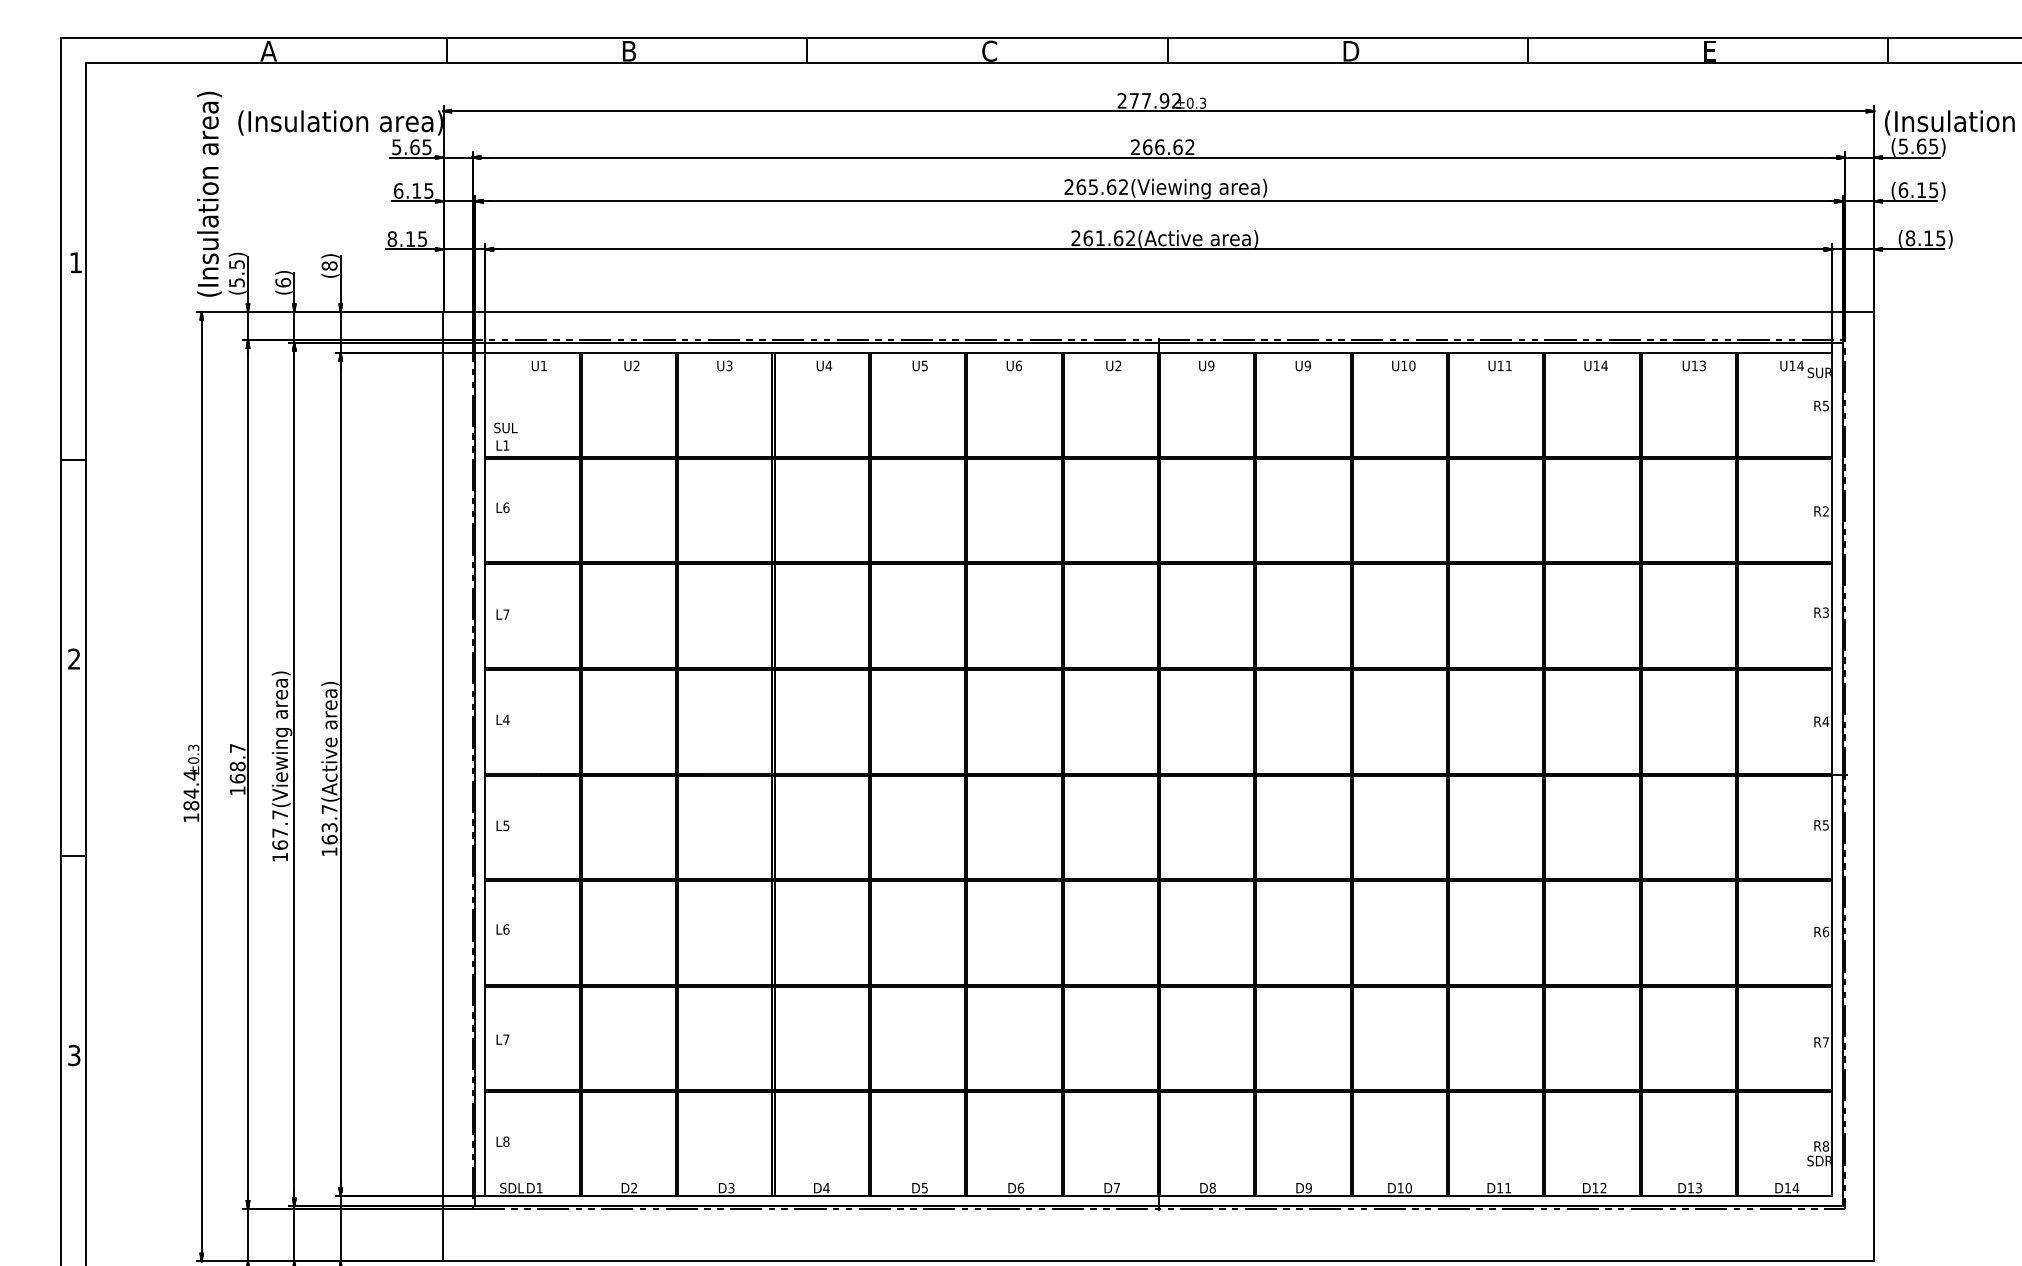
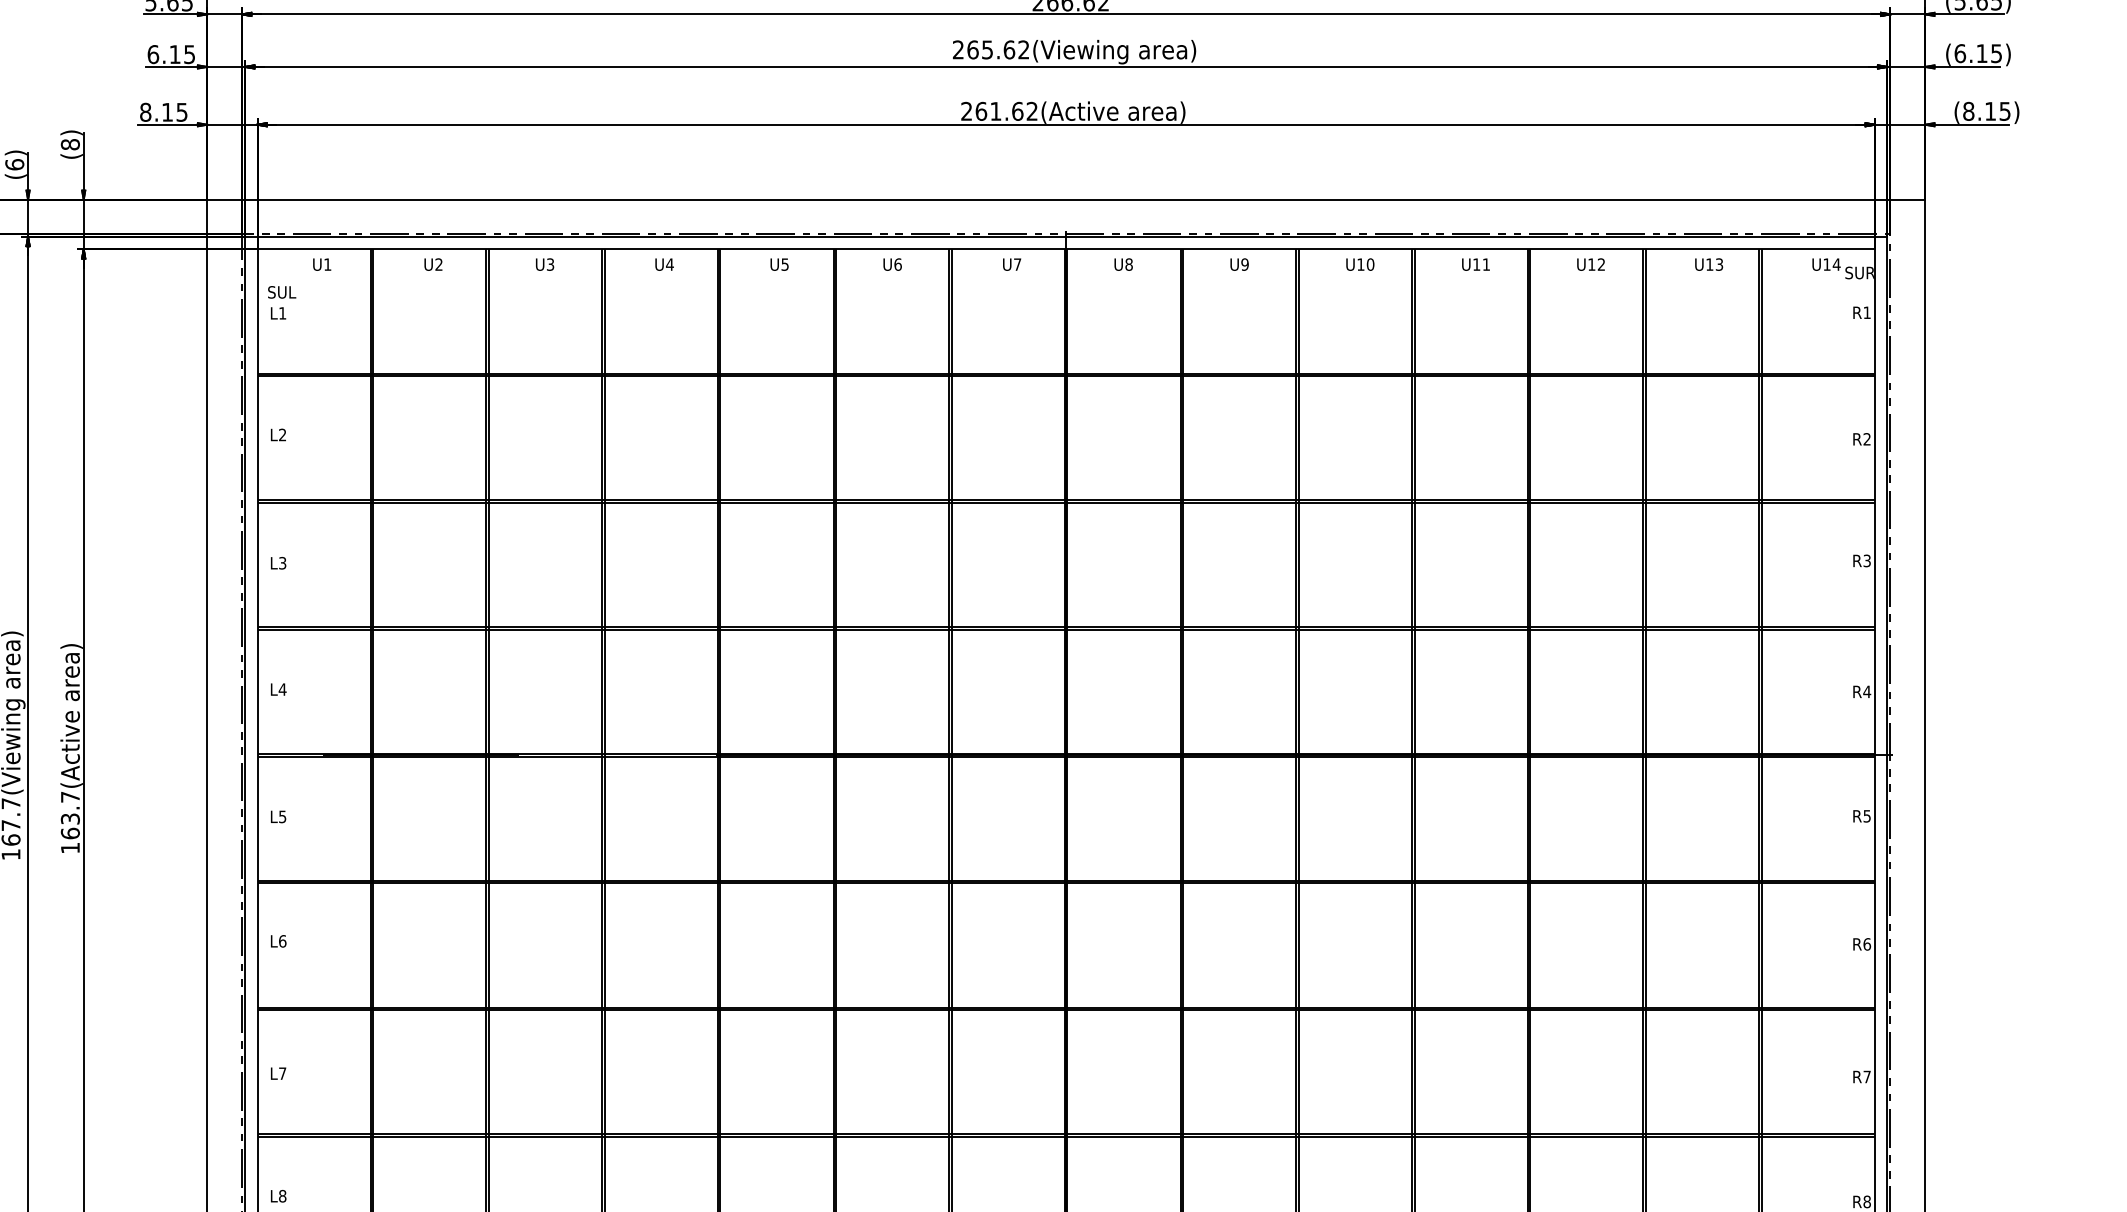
text: (1118, 365) -> (1017, 264), U2 -> U7
text: (1211, 365) -> (1129, 264), U9 -> U8
text: (1604, 365) -> (1601, 264), U14 -> U12
text: (1825, 405) -> (1866, 312), R5 -> R1
text: (505, 436) -> (281, 302), moved
text: (506, 507) -> (282, 434), L6 -> L2
text: (506, 614) -> (282, 563), L7 -> L3

